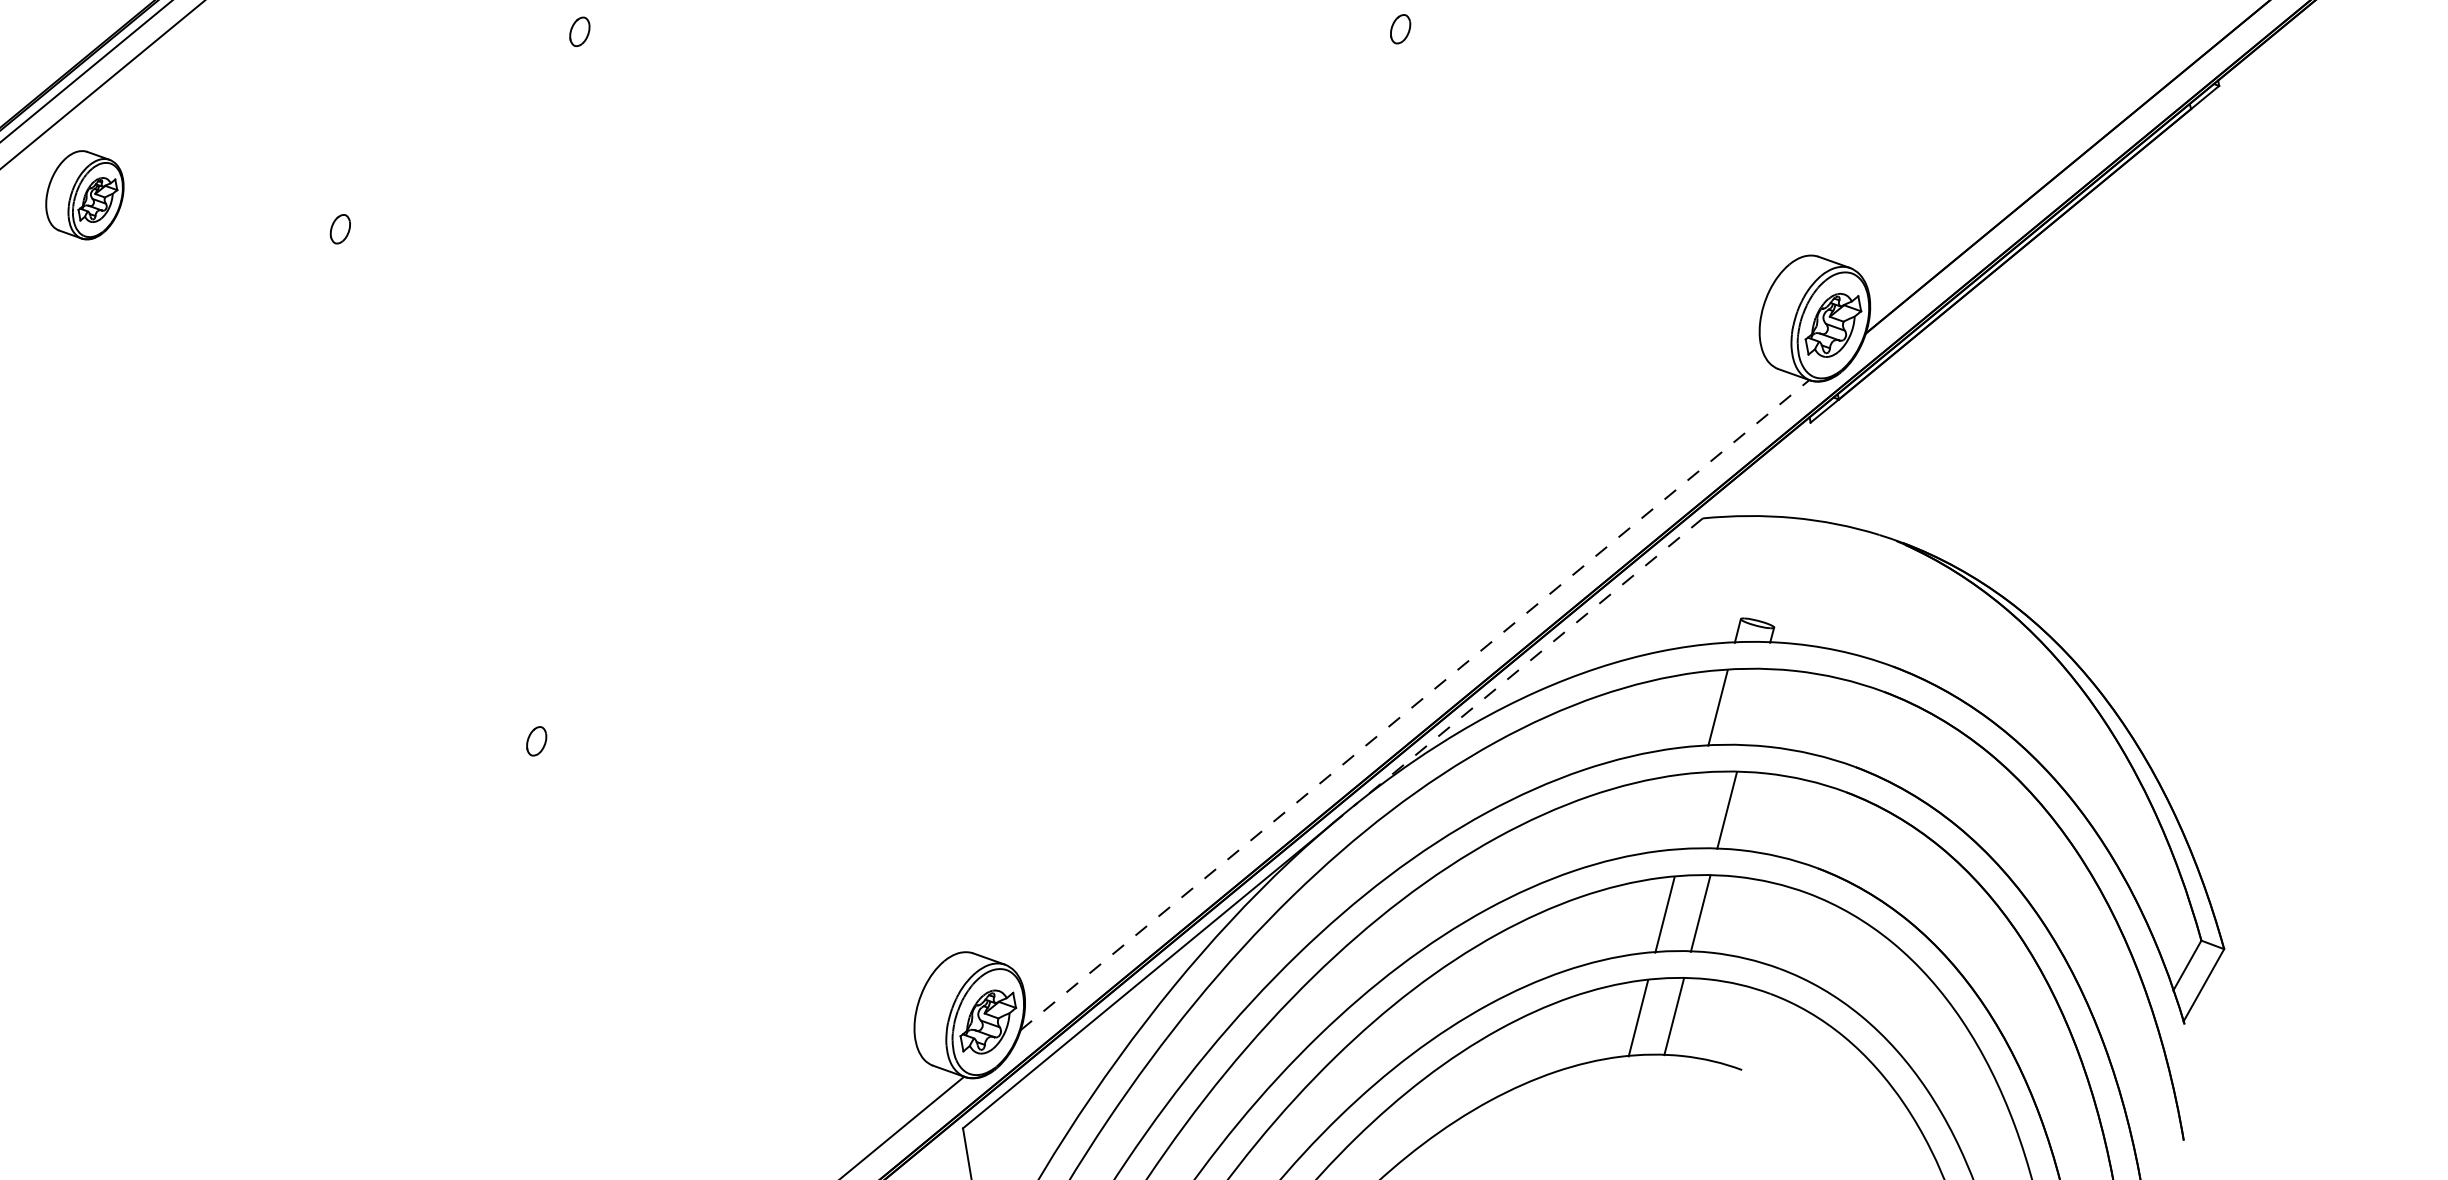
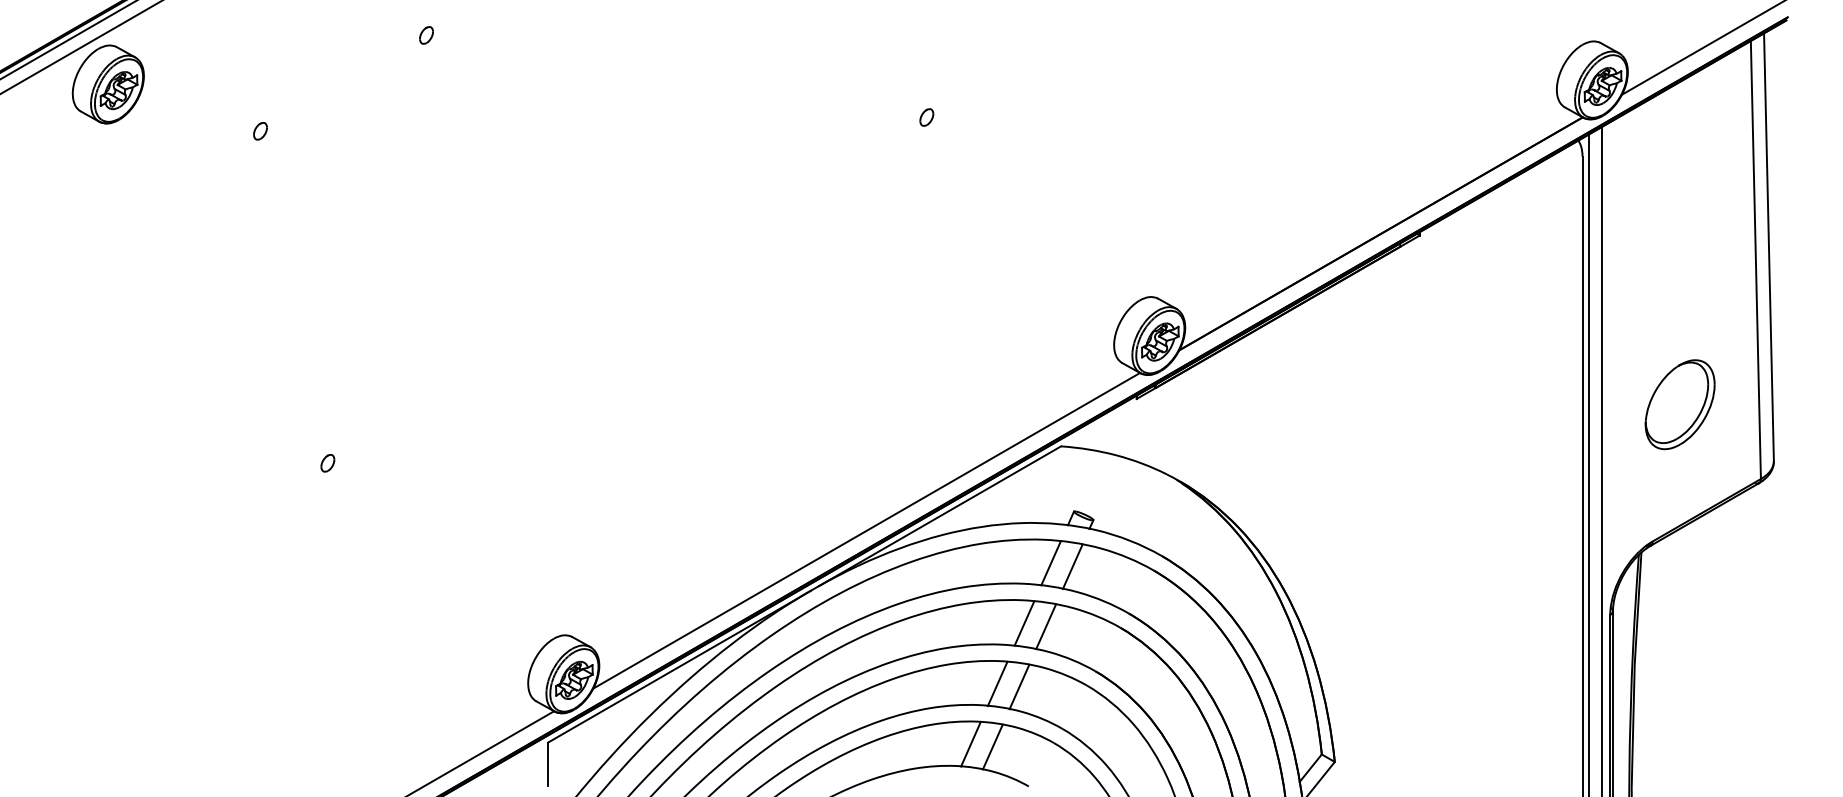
part: (83, 195) -> (107, 84), size x1.43
line: (1529, 662) -> (940, 516), dashed -> solid
line: (1414, 704) -> (866, 530), dashed -> solid
line: (1753, 707) -> (1072, 566), added
line: (1691, 810) -> (1024, 623), added

